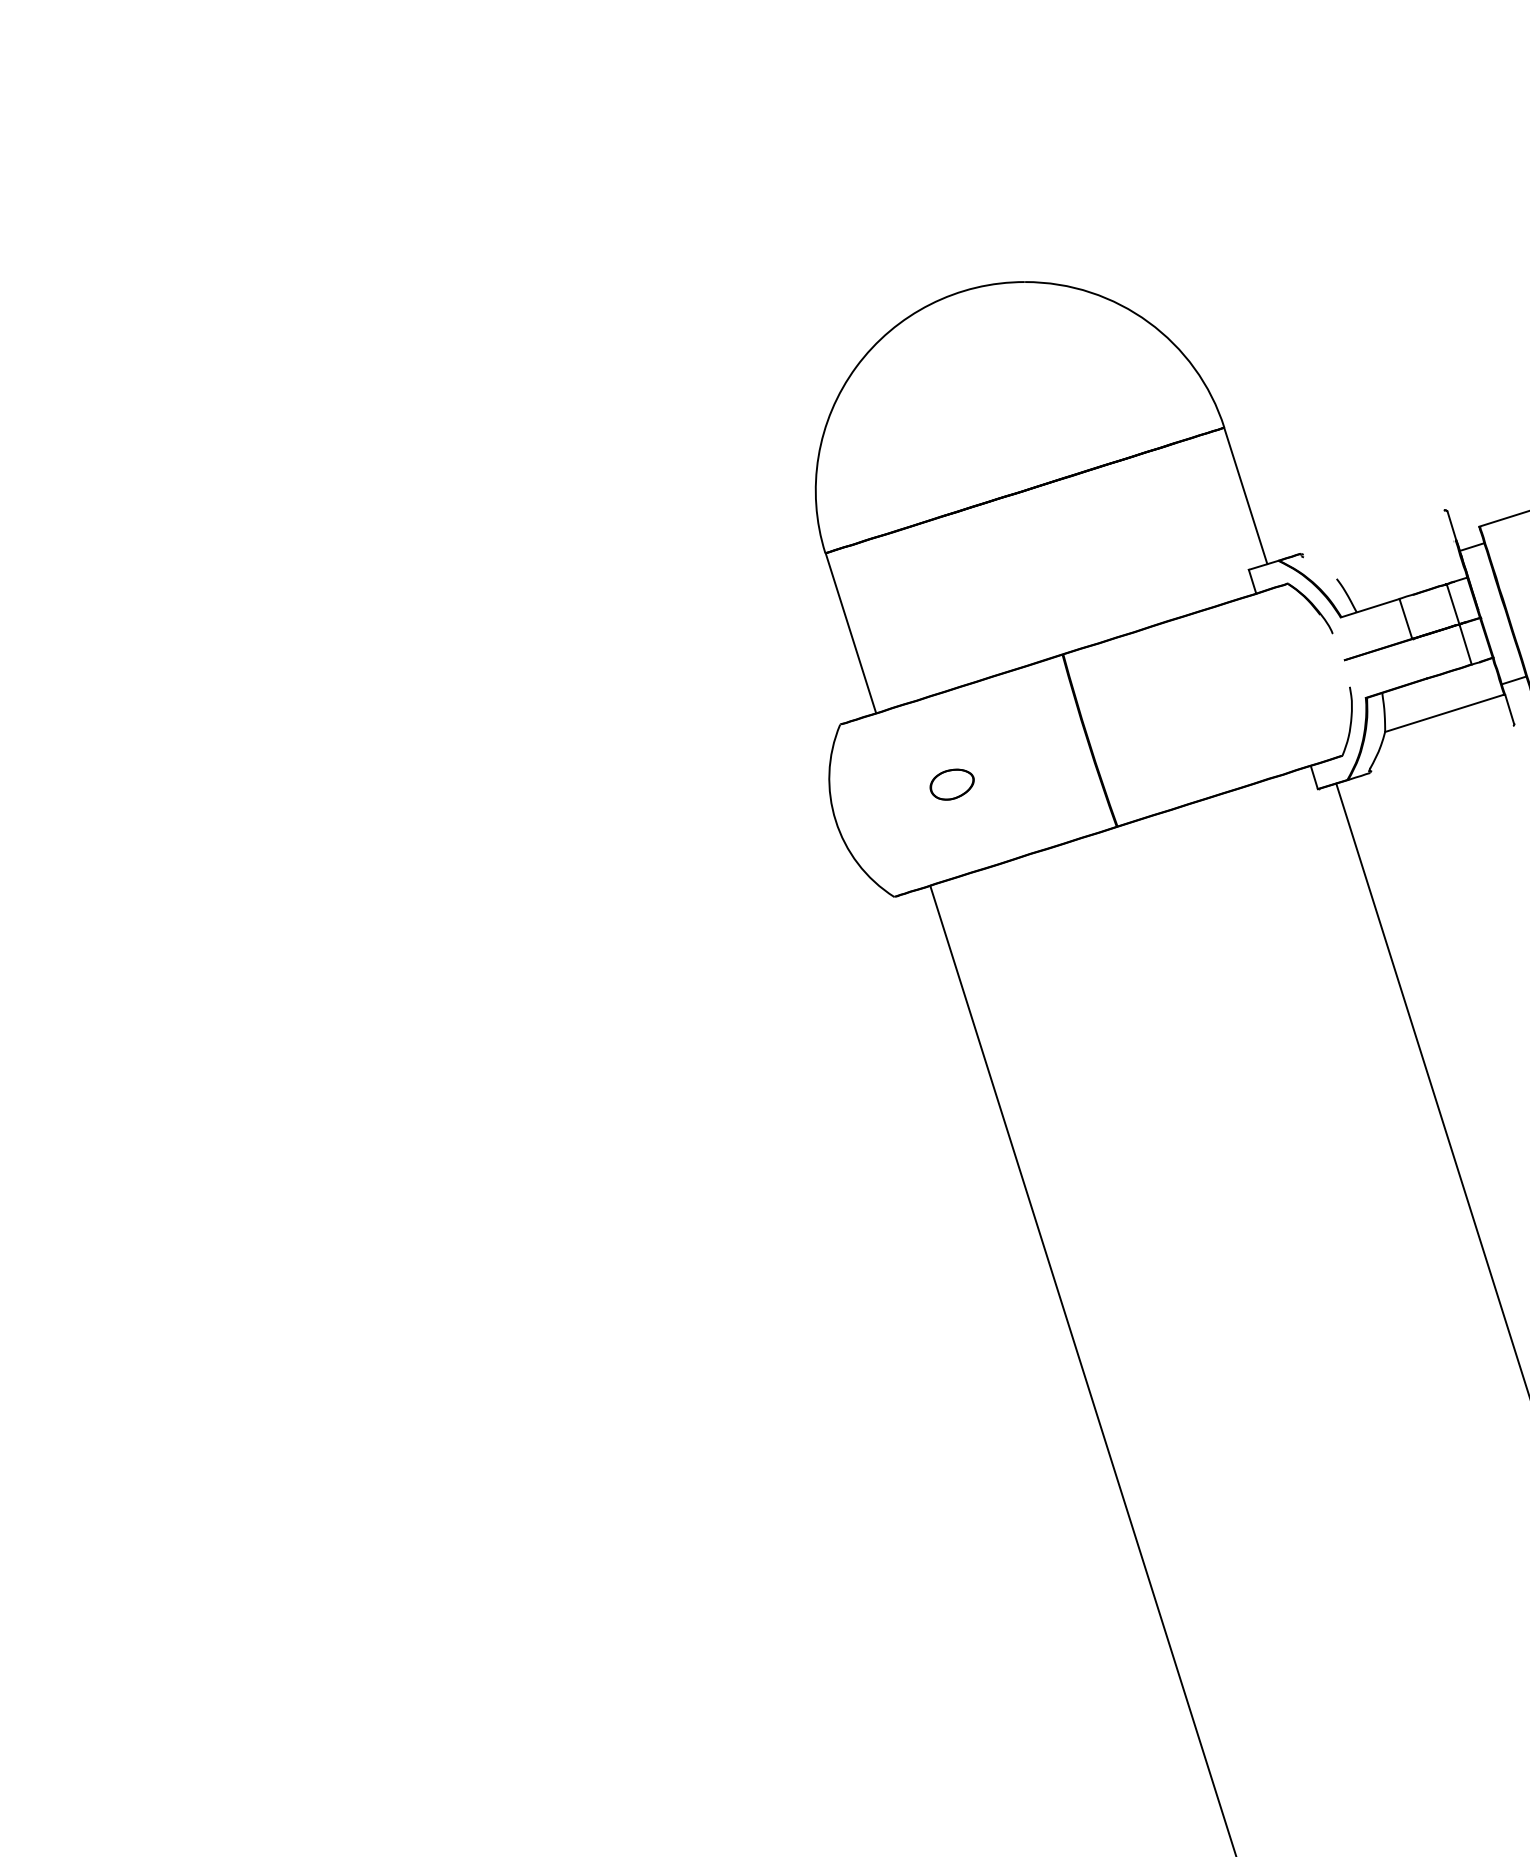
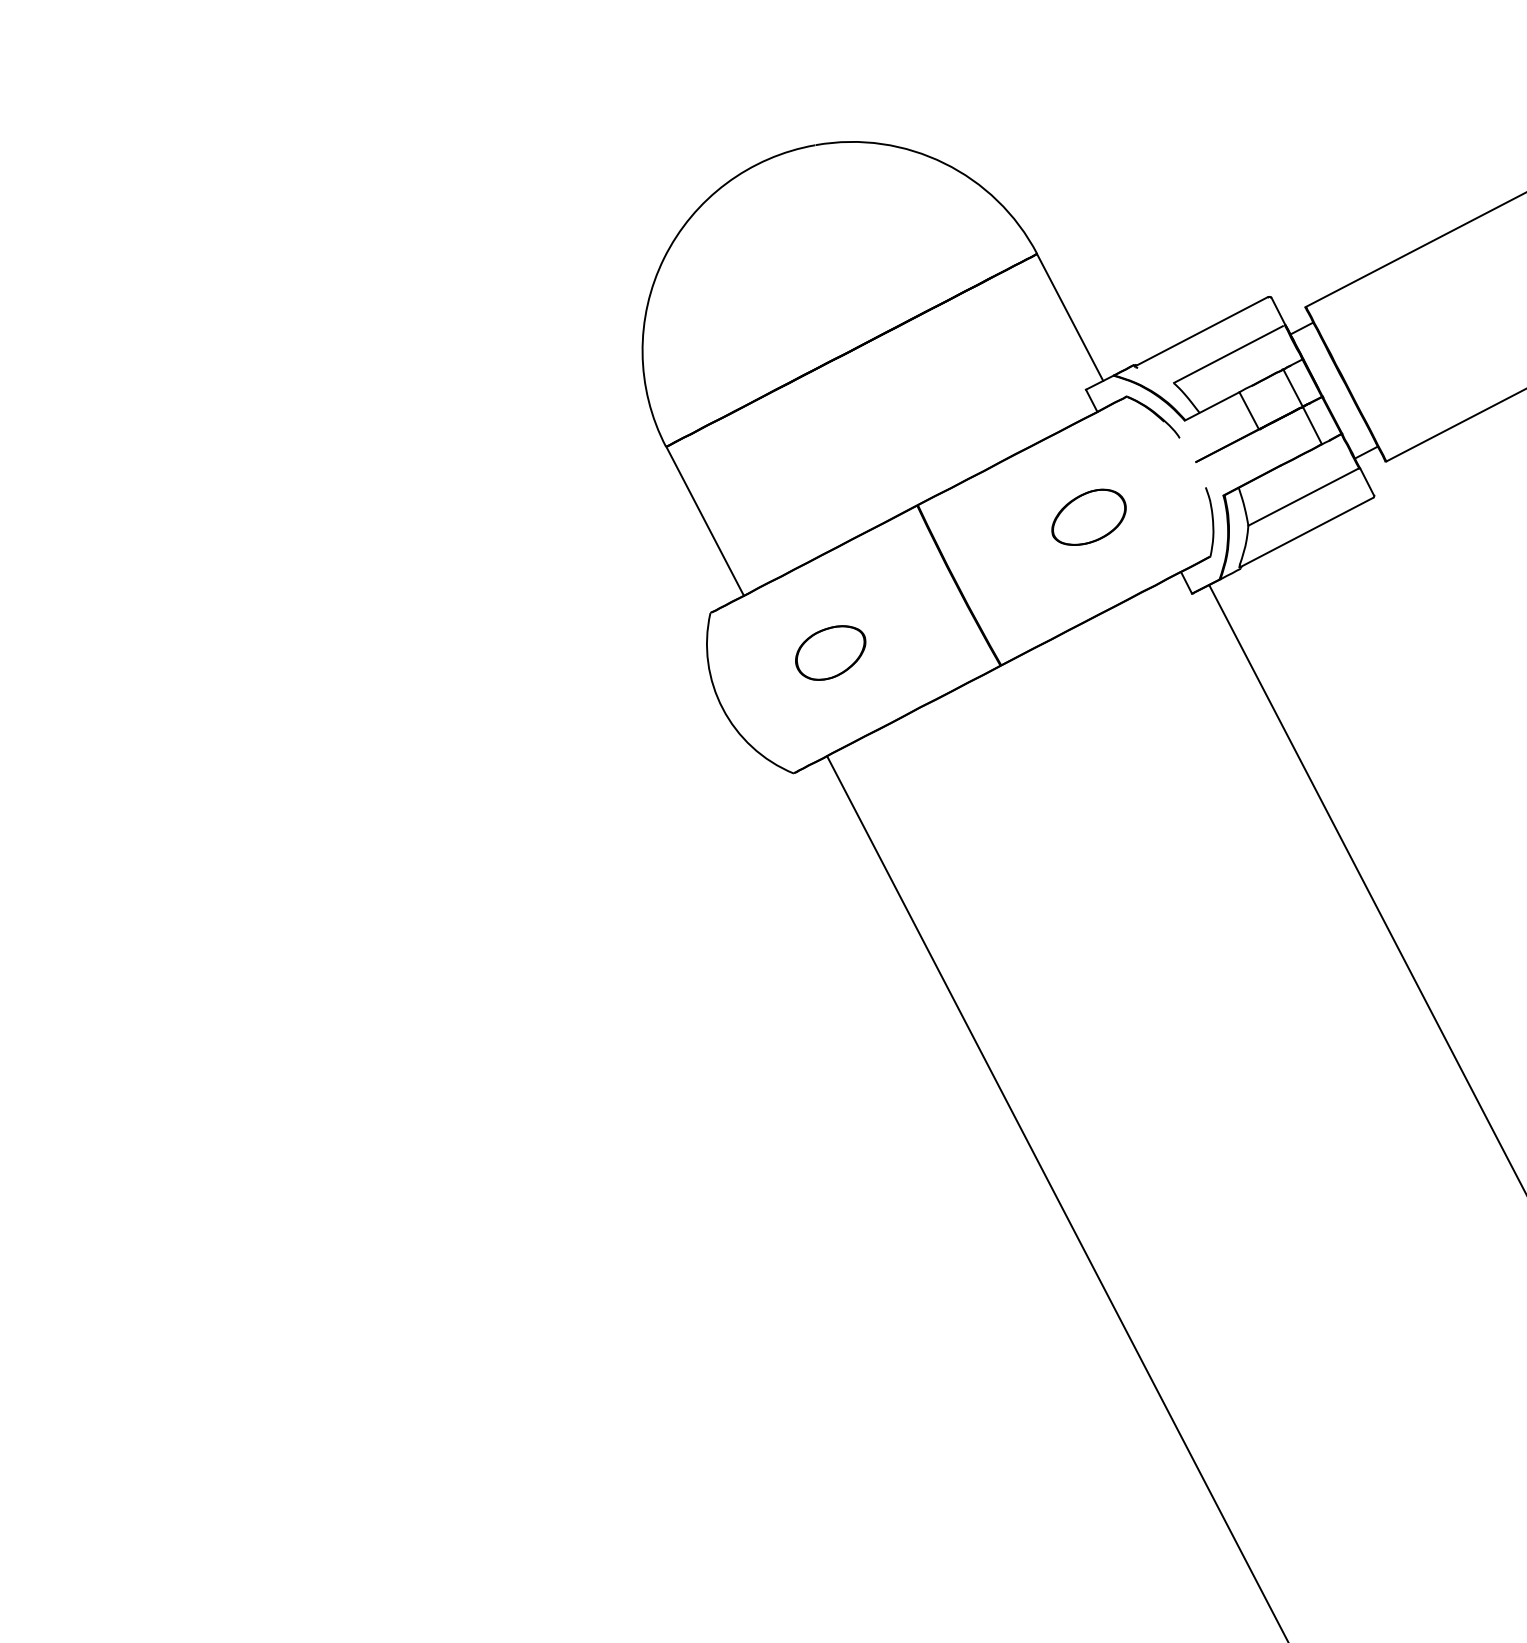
line: (1372, 532) -> (1201, 331), added
line: (1394, 559) -> (1227, 354), added
part: (1229, 695) -> (1088, 516), added
line: (1440, 748) -> (1305, 532), added
part: (952, 784) -> (831, 652), size x1.67

